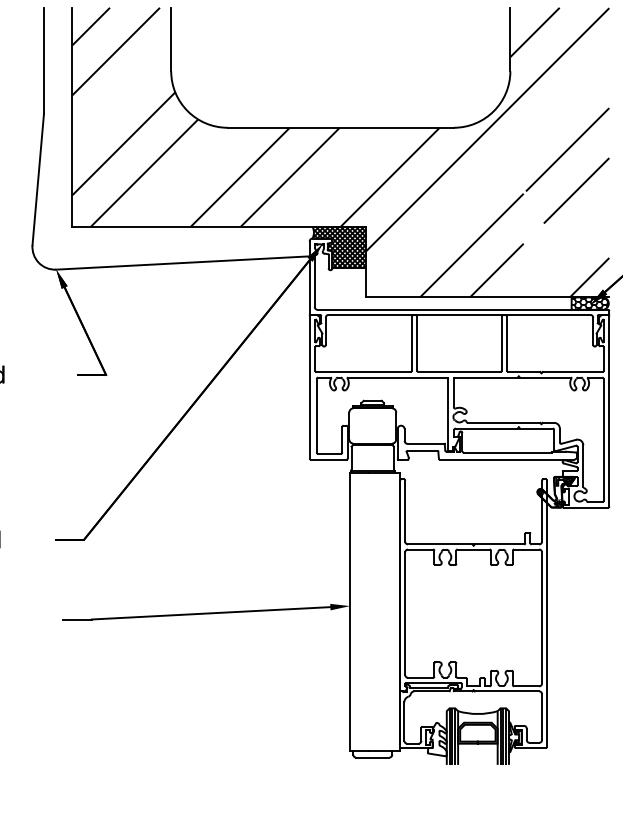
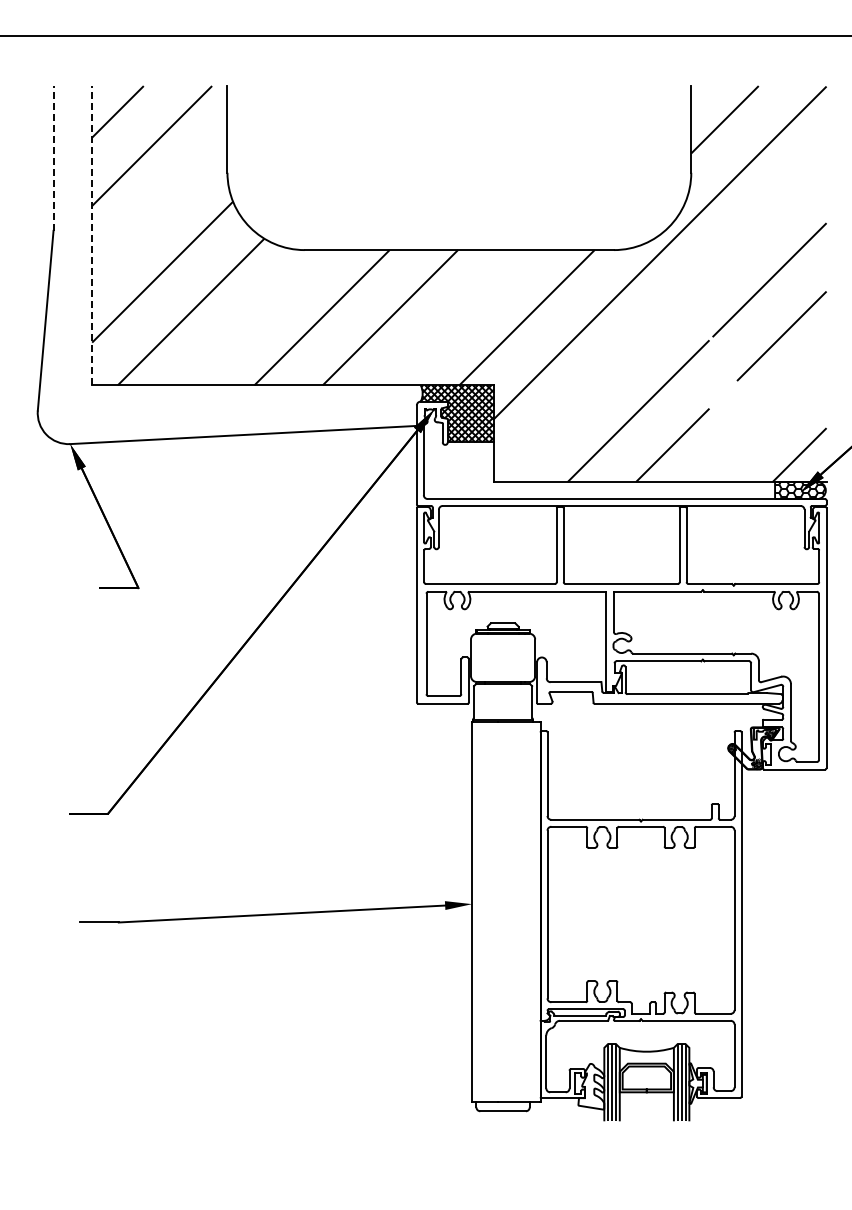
line: (43, 60) -> (53, 157), solid -> dashed
line: (72, 117) -> (92, 235), solid -> dashed

